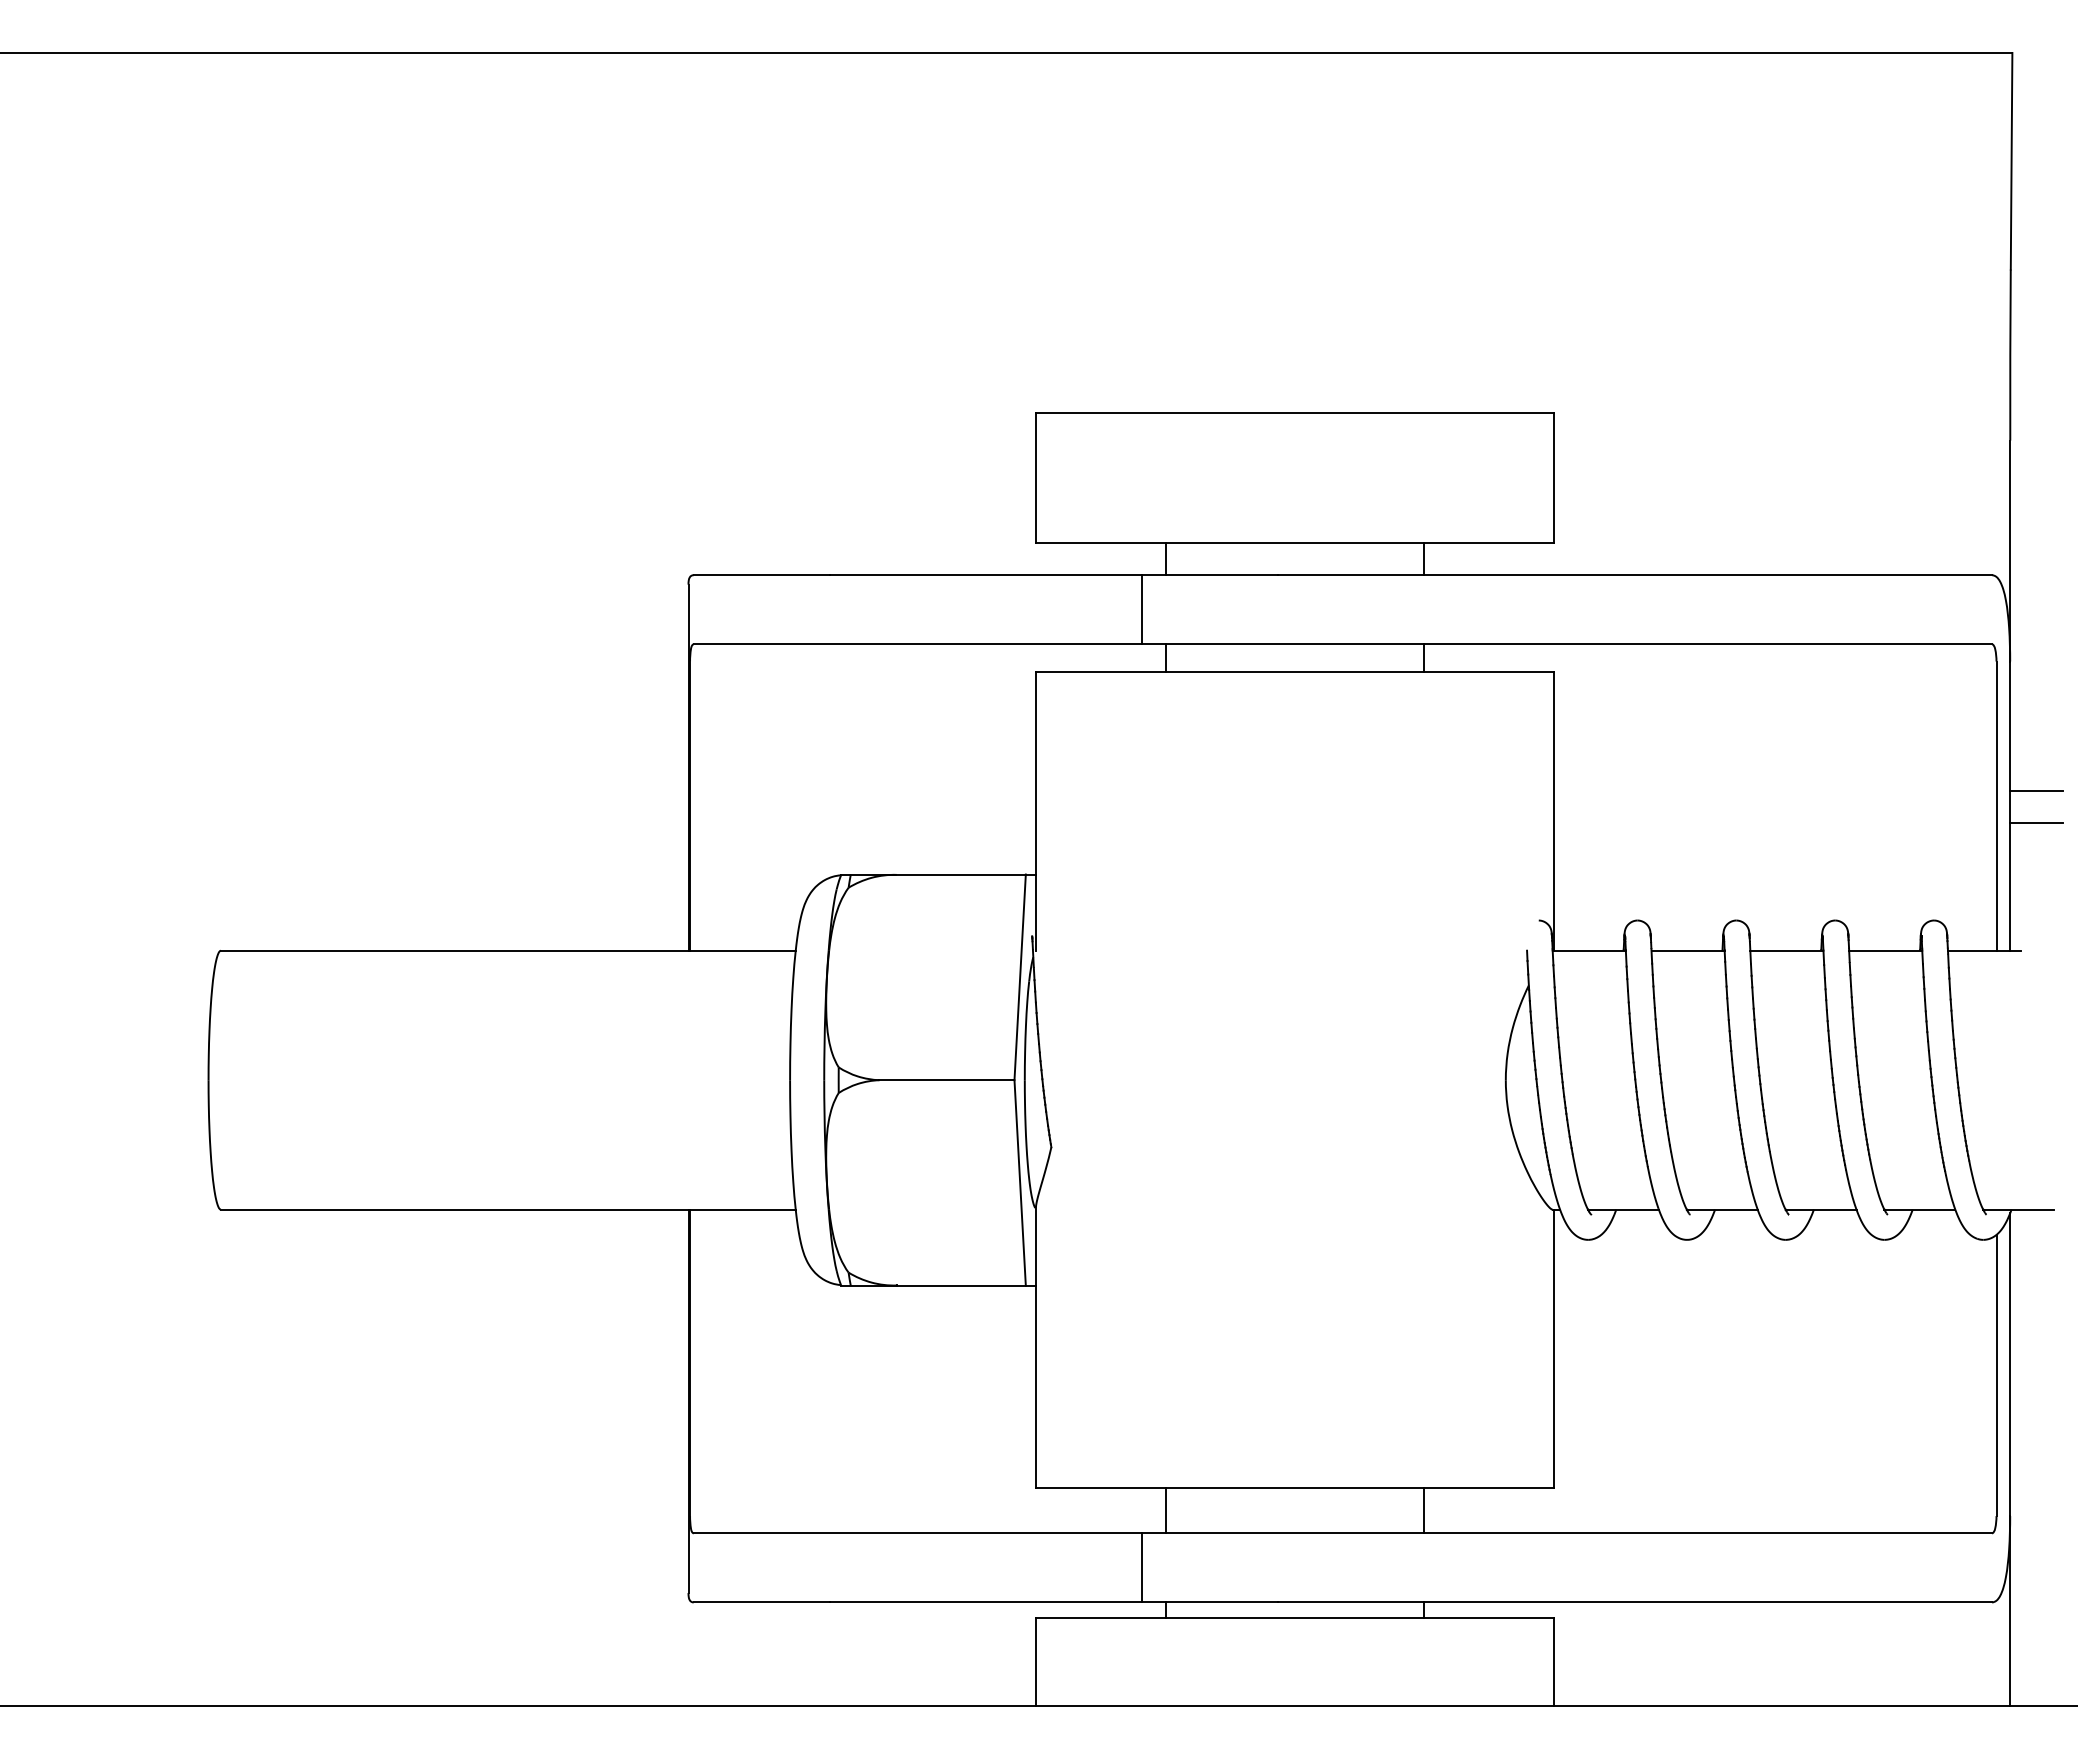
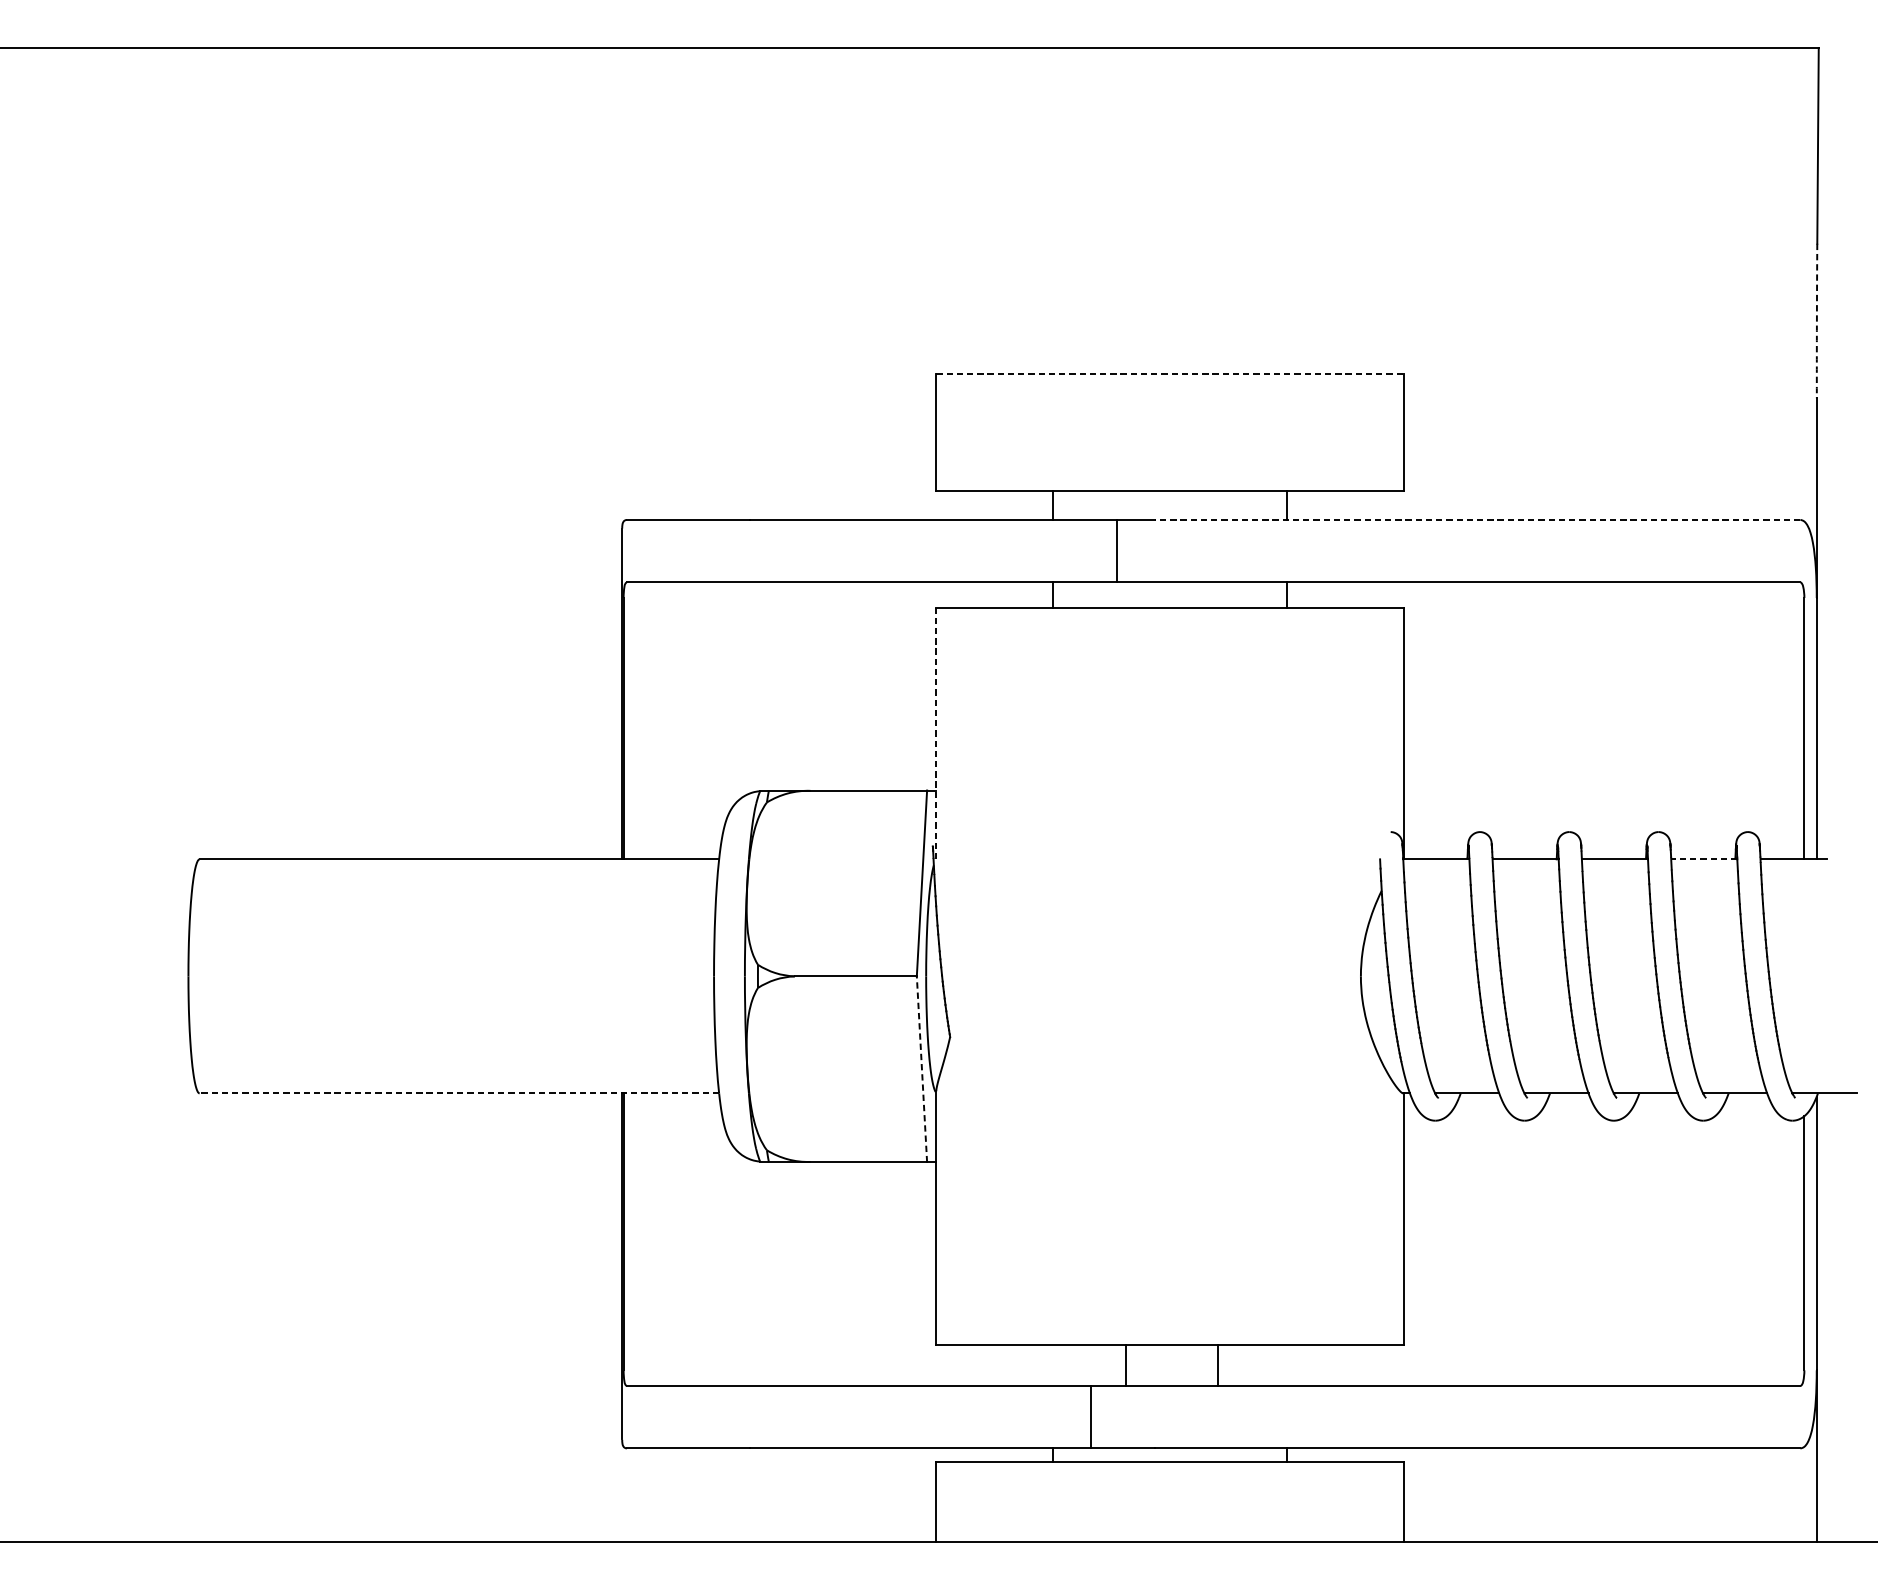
arc: (2010, 355) -> (1817, 321), solid -> dashed
line: (1294, 413) -> (1169, 373), solid -> dashed
line: (1634, 575) -> (1477, 520), solid -> dashed
line: (1141, 609) -> (1116, 550), moved
line: (2036, 791) -> (1840, 715), removed
line: (1036, 811) -> (936, 733), solid -> dashed
line: (2036, 823) -> (1840, 744), removed
line: (1885, 950) -> (1704, 859), solid -> dashed
line: (1020, 1183) -> (922, 1069), solid -> dashed
line: (507, 1209) -> (458, 1093), solid -> dashed
line: (1165, 1510) -> (1125, 1365), moved
line: (1424, 1510) -> (1217, 1365), moved
line: (1141, 1567) -> (1090, 1416), moved

